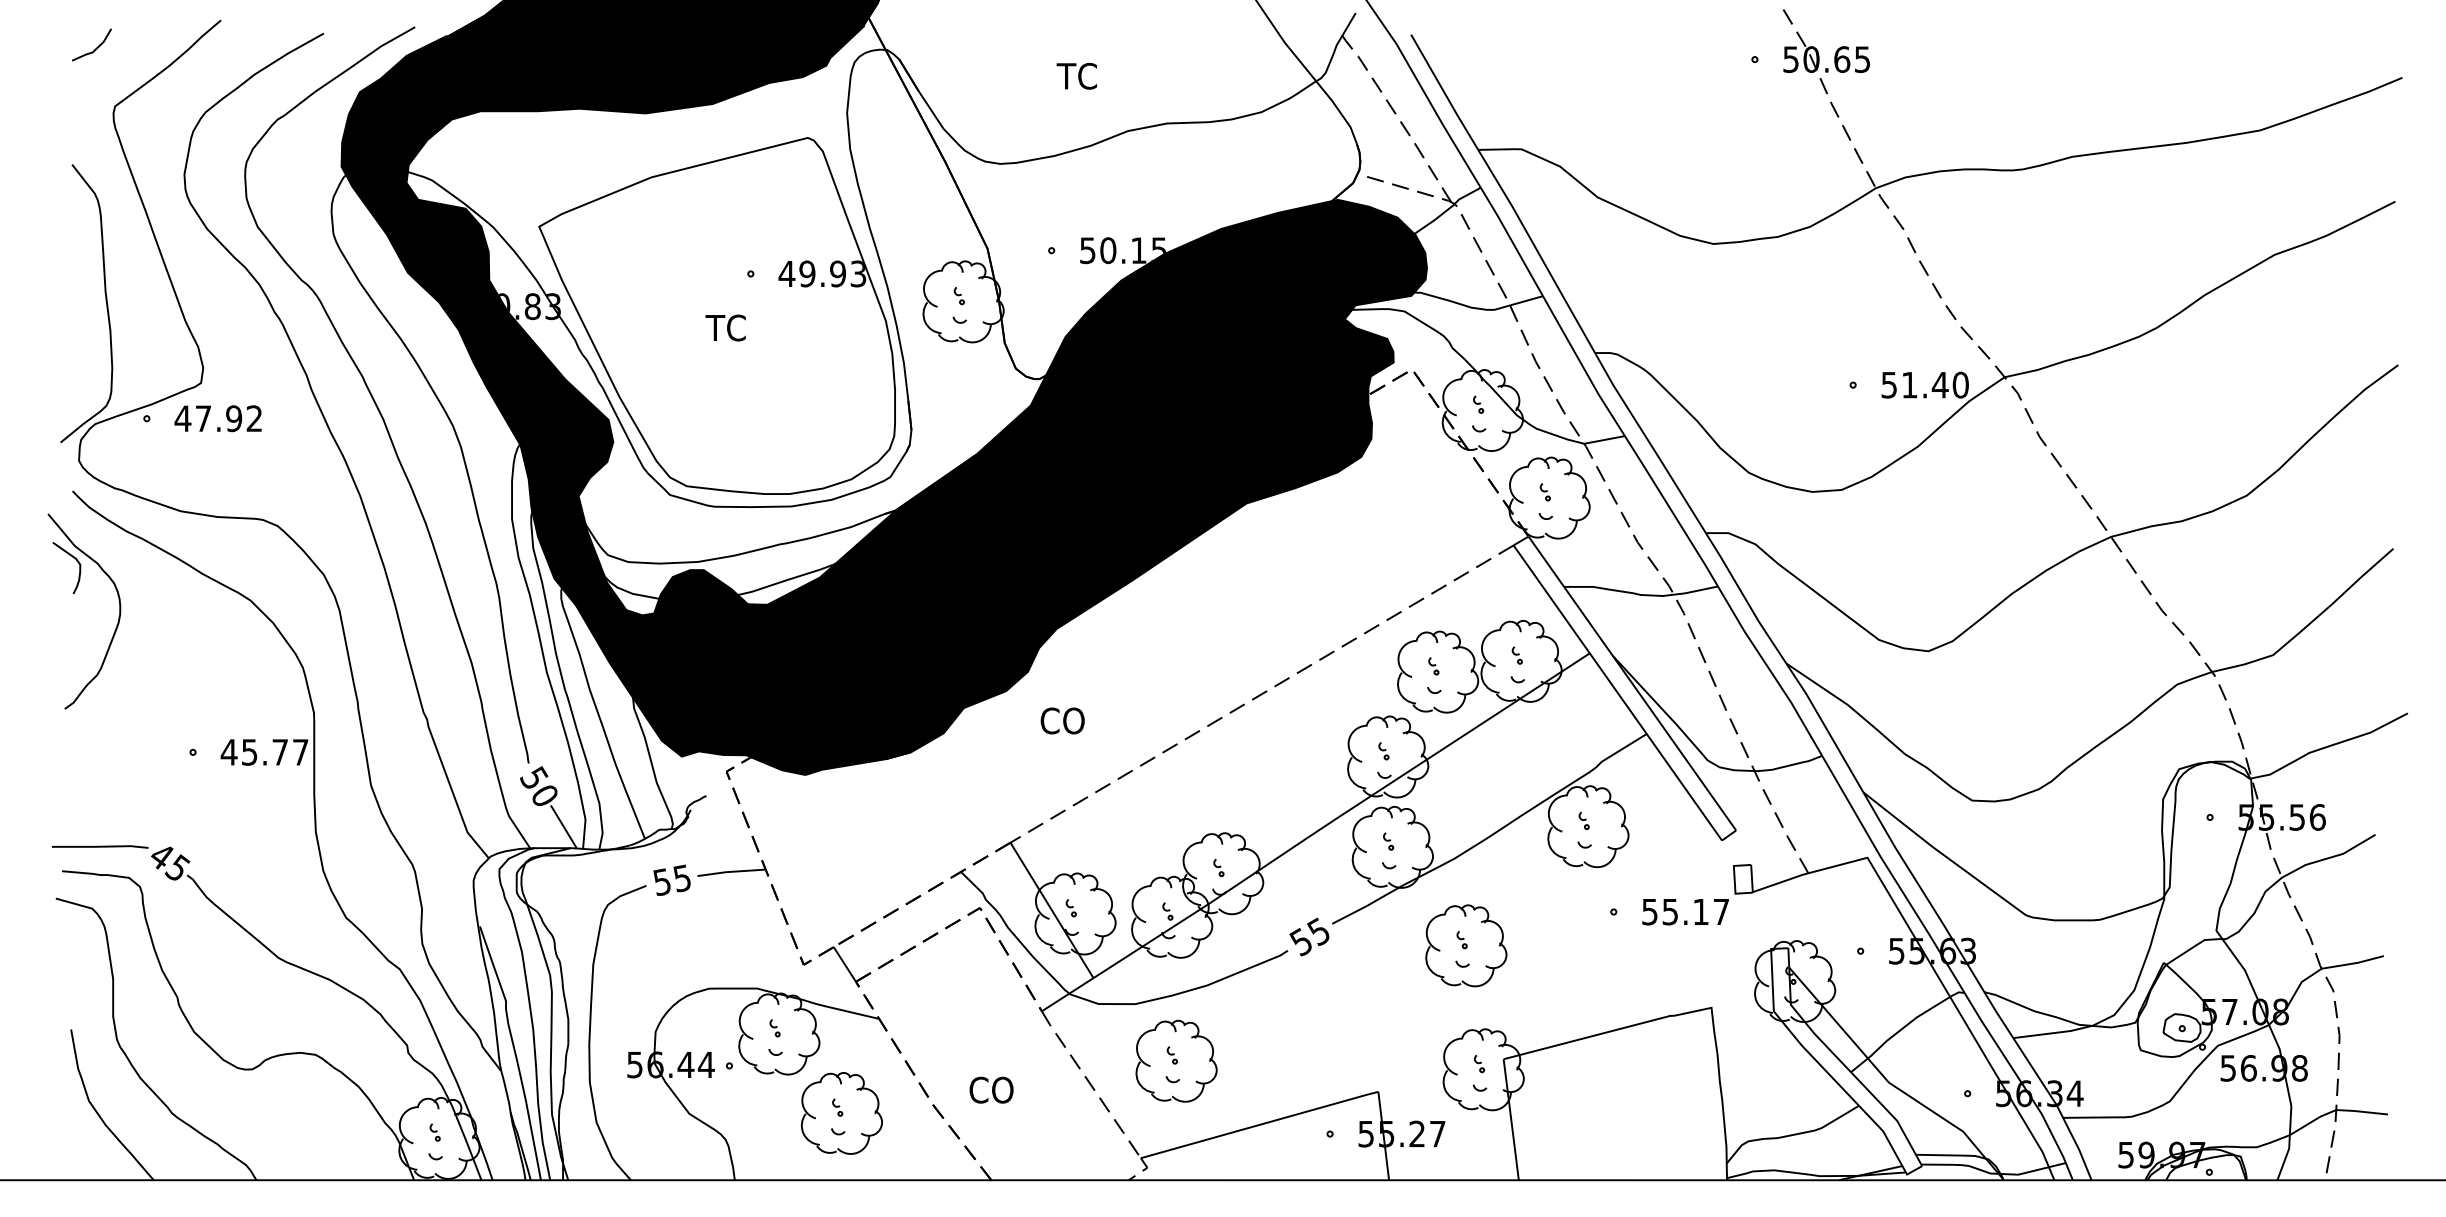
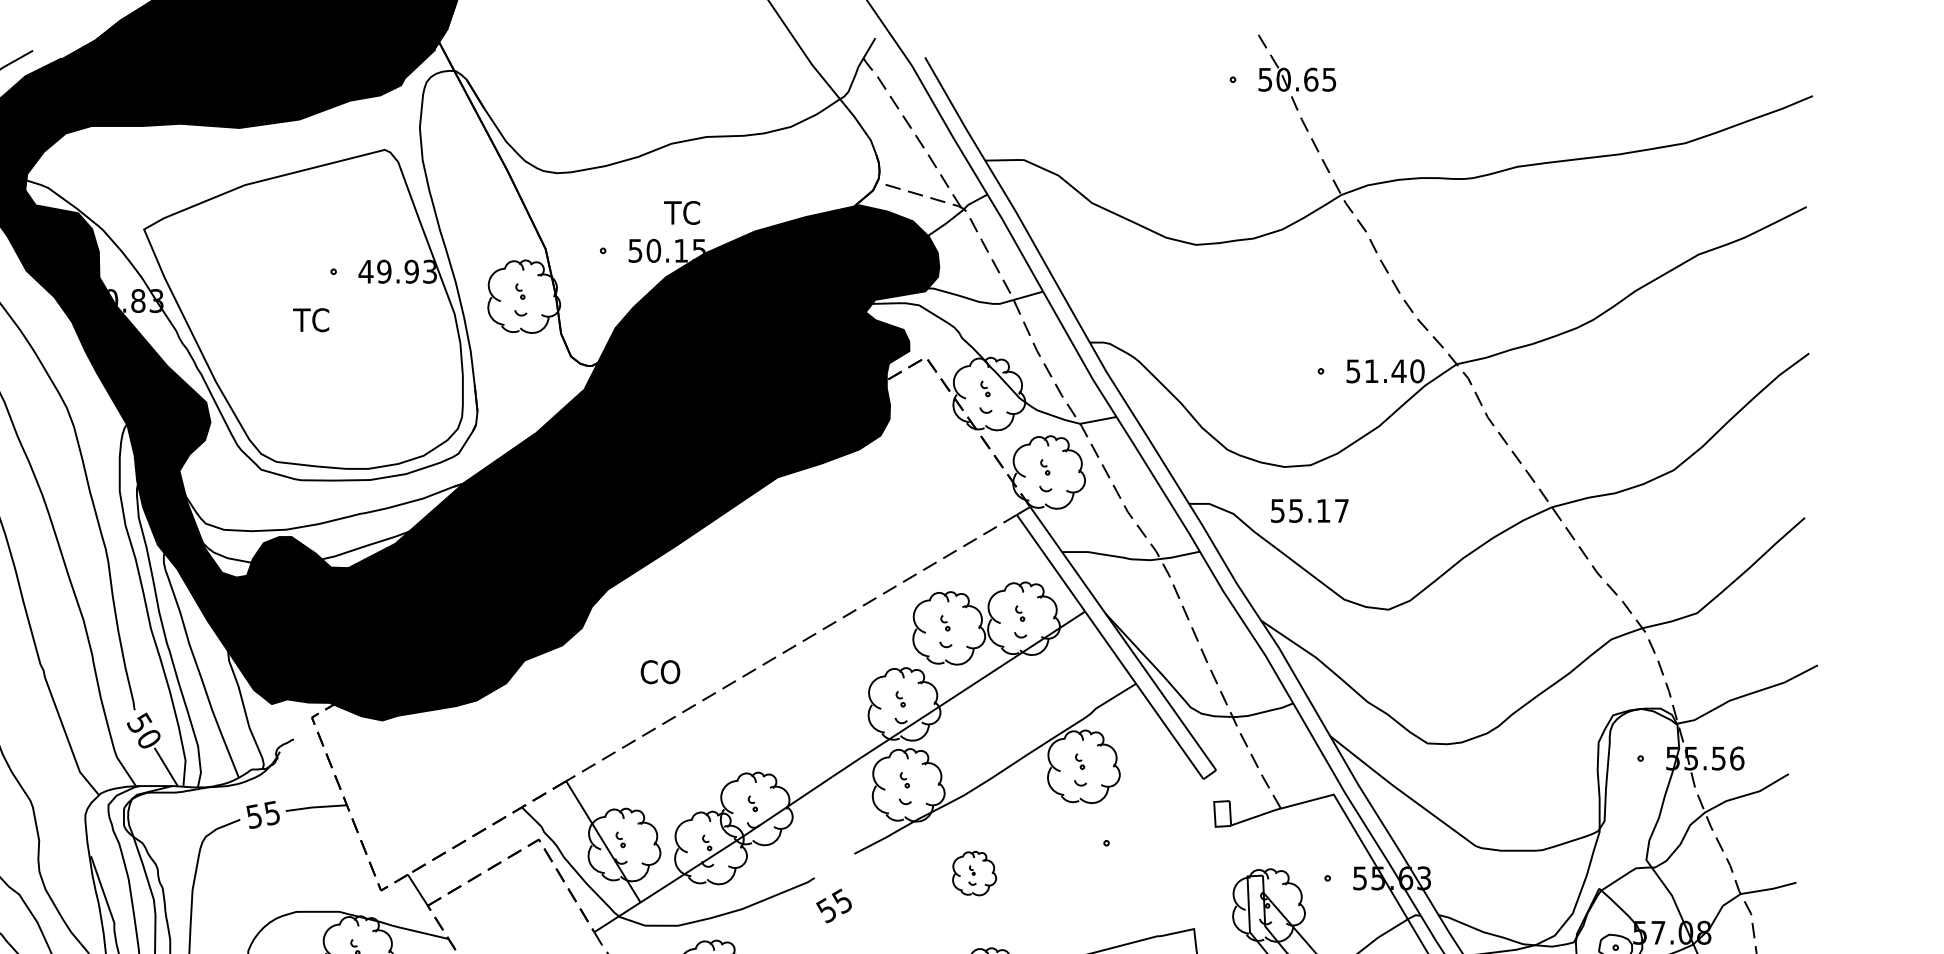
text: (1076, 75) -> (681, 212), moved
text: (1062, 720) -> (660, 671), moved
text: (1685, 912) -> (1309, 511), moved
text: (1309, 936) -> (834, 905), moved
part: (1466, 945) -> (974, 873), size x0.6

